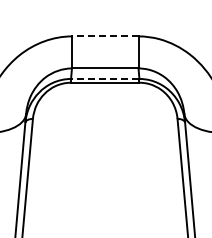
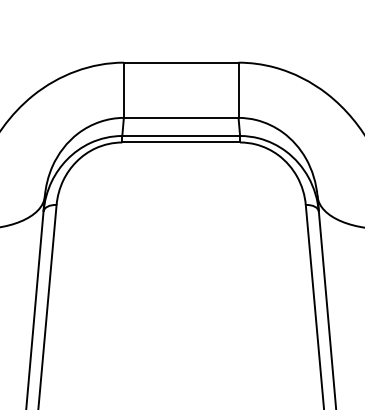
line: (104, 36) -> (179, 62), dashed -> solid
line: (104, 78) -> (179, 135), dashed -> solid

